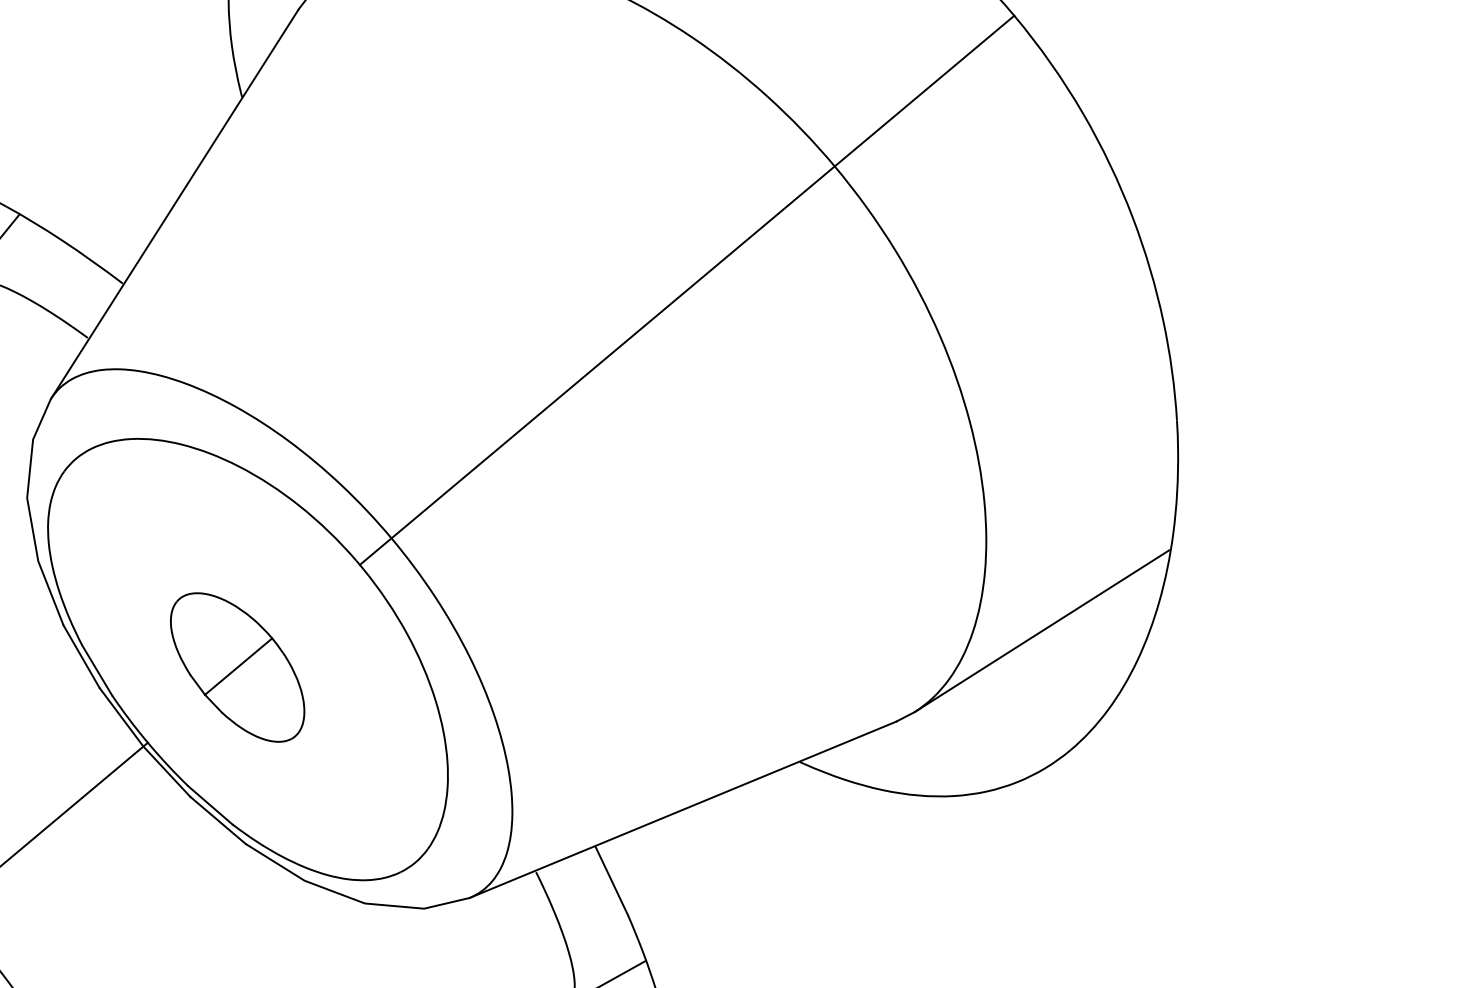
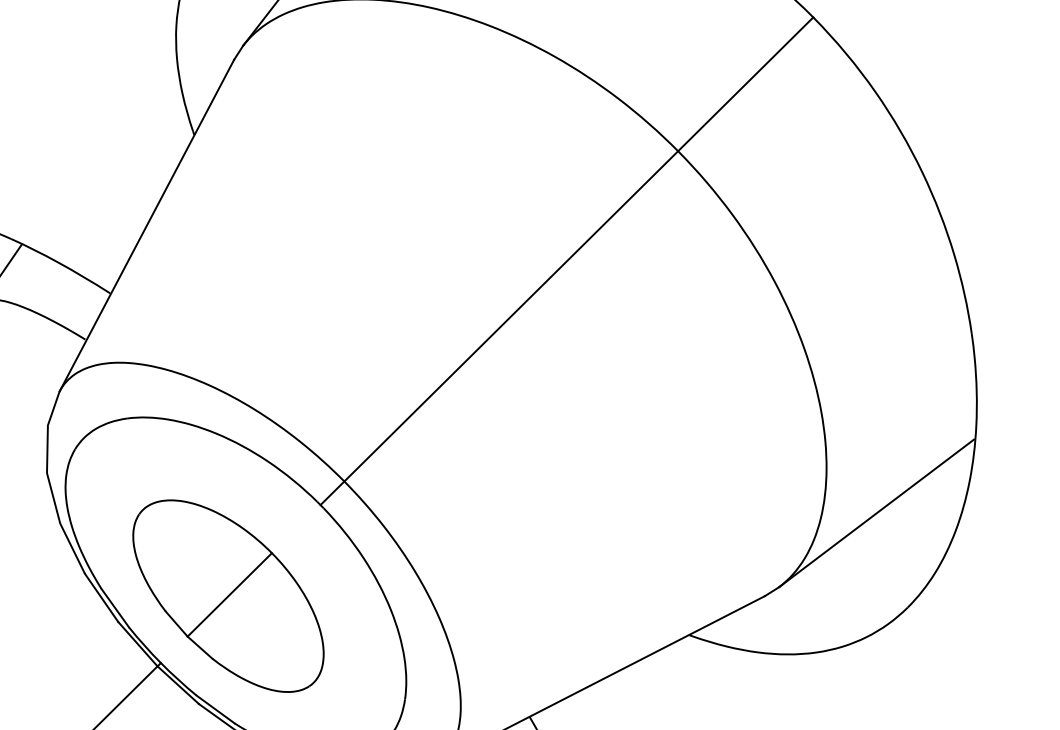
part: (237, 667) -> (228, 596), size x1.67

